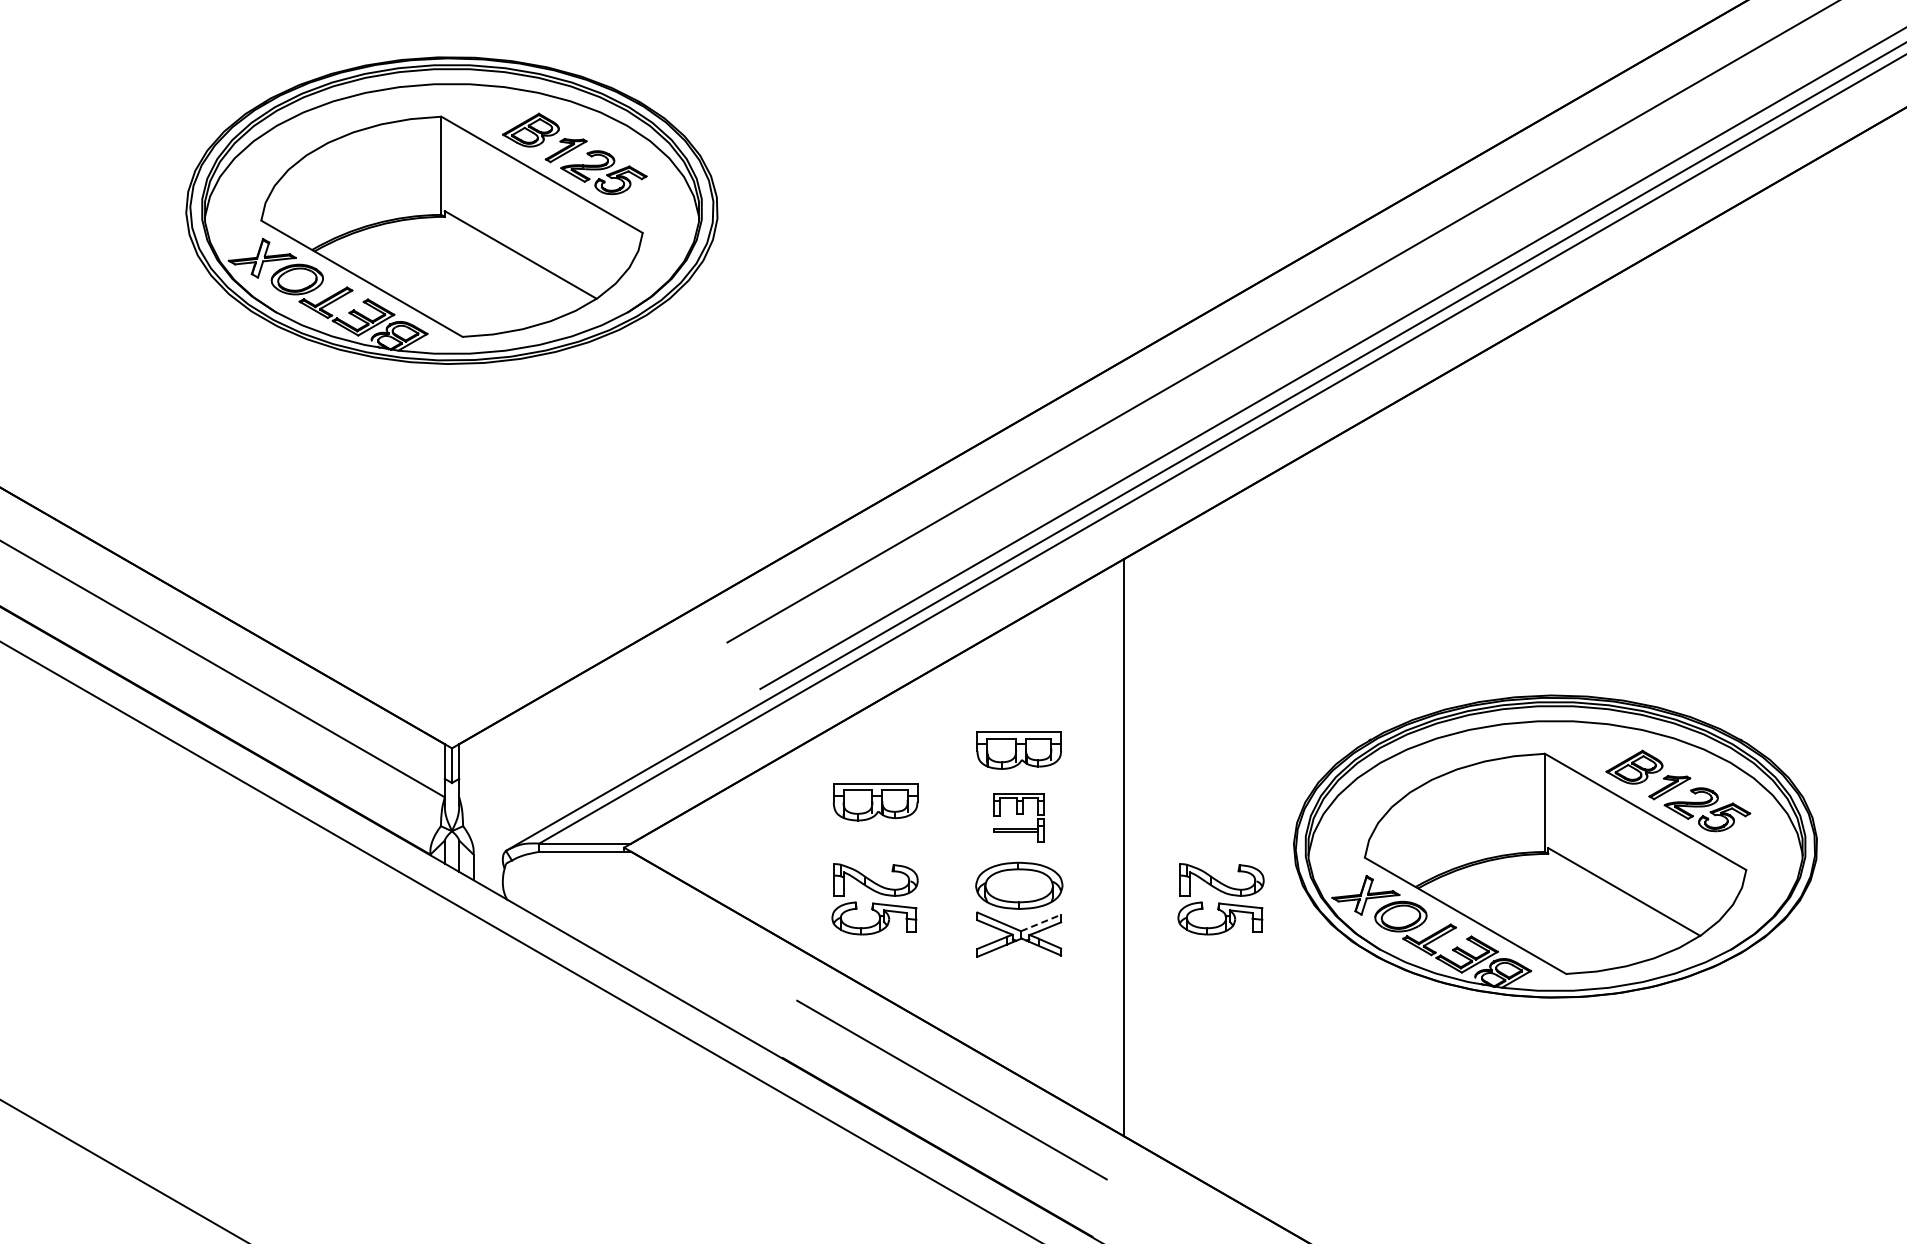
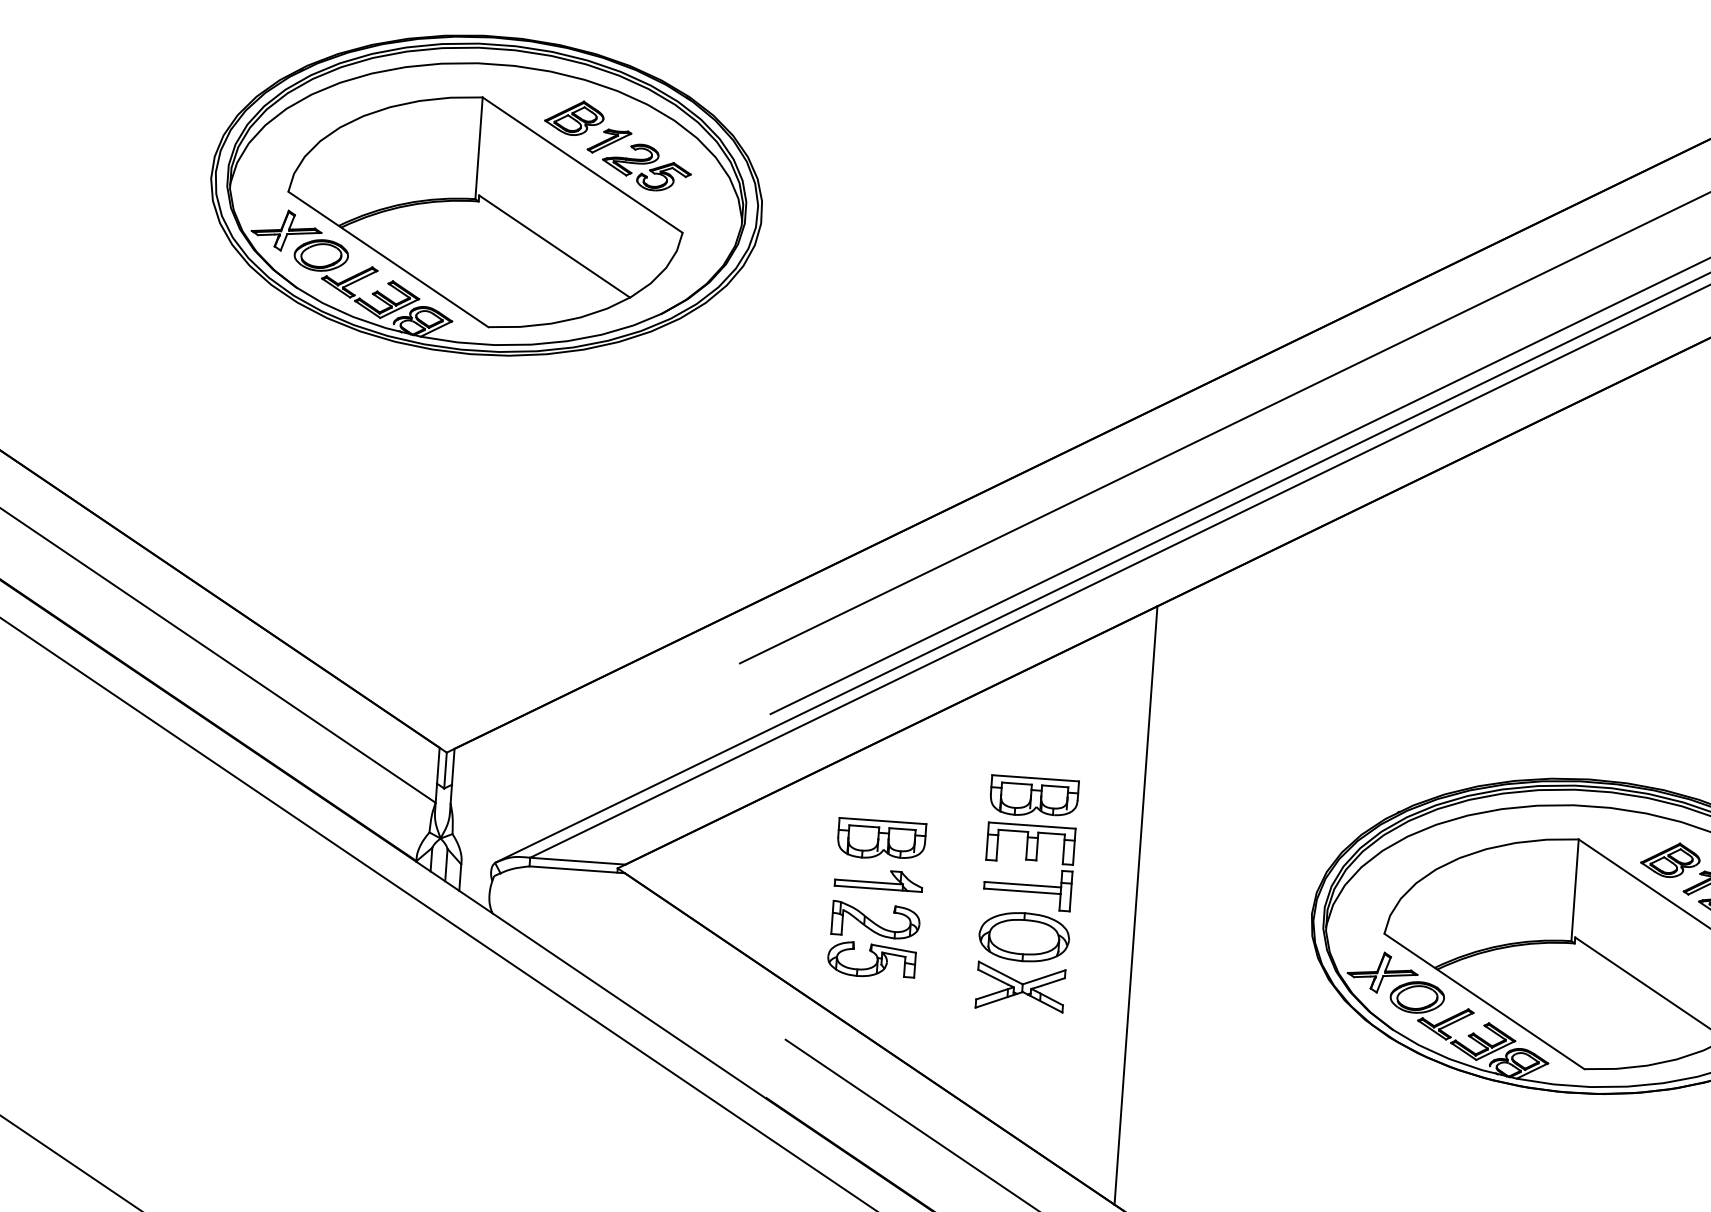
part: (1018, 817) -> (1028, 866), size x1.67
part: (875, 840) -> (878, 879), added
part: (1220, 899) -> (1231, 966), removed
line: (1041, 923) -> (1044, 977), dashed -> solid

